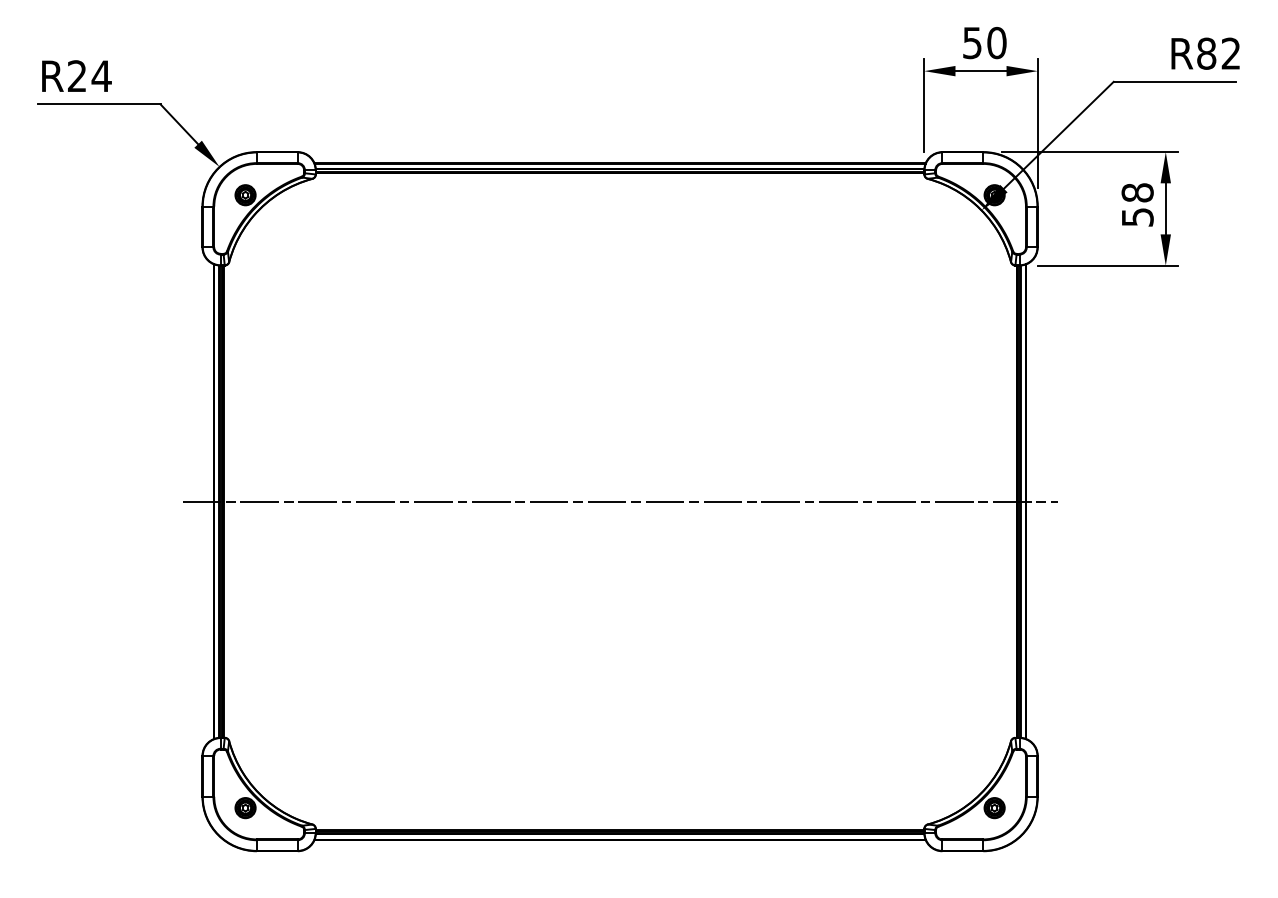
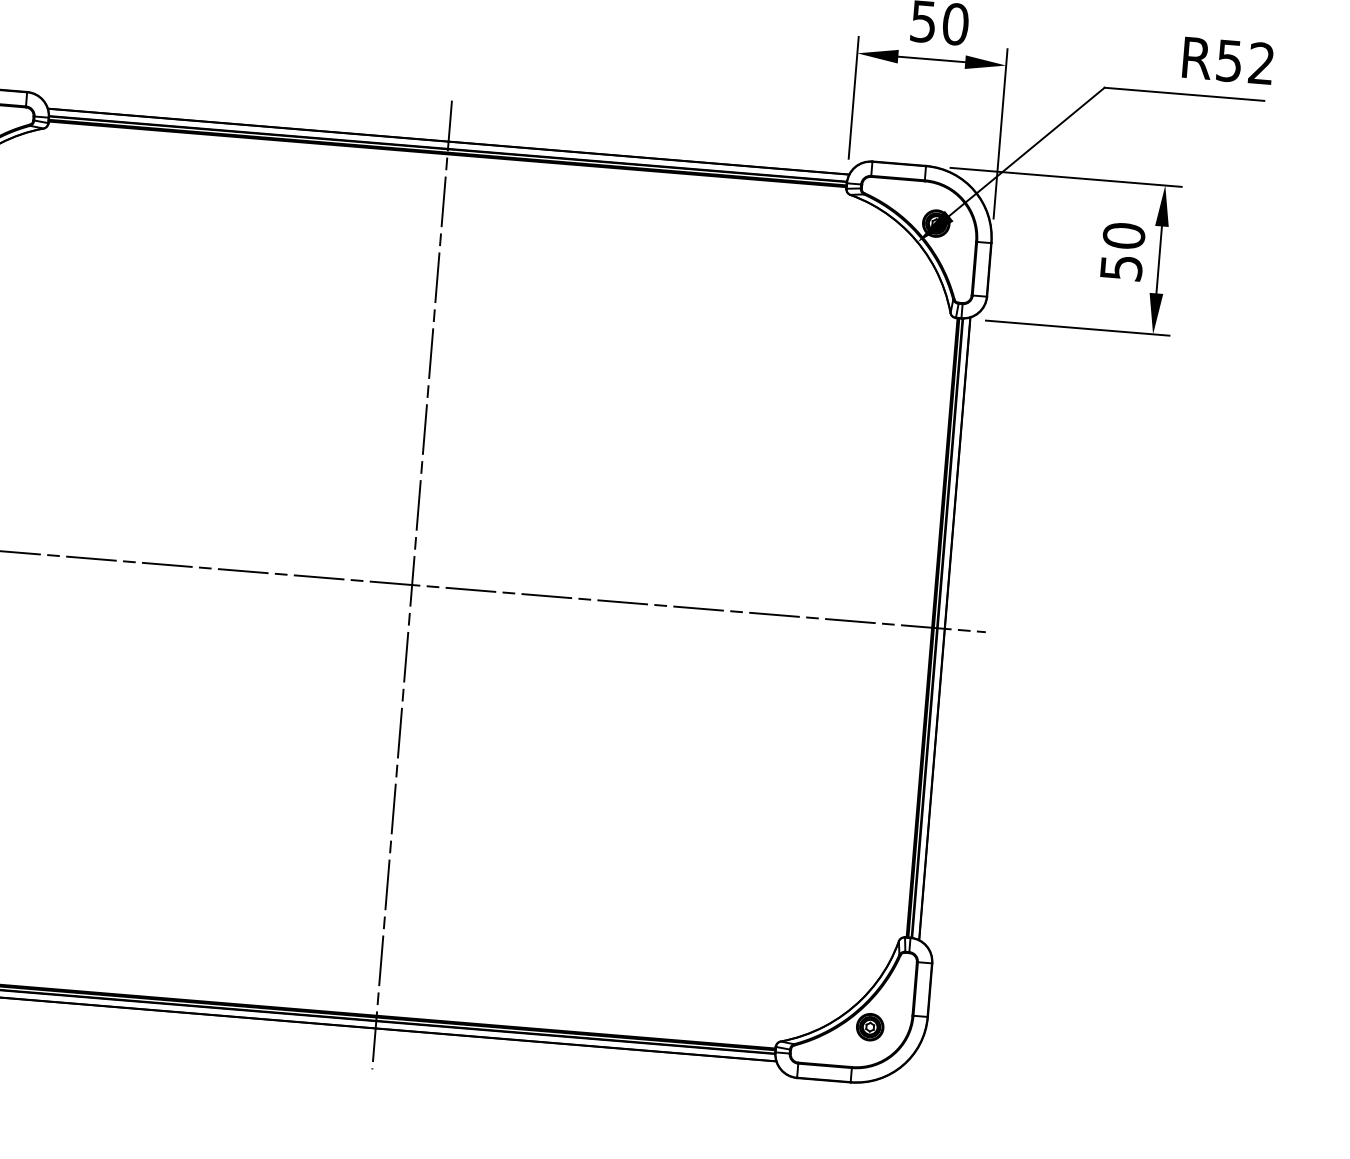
text: (1206, 53) -> (1229, 60), R82 -> R52
text: (1137, 192) -> (1123, 235), 58 -> 50
line: (620, 501) -> (412, 584), added

